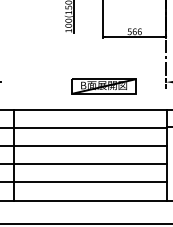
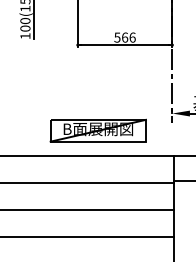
part: (103, 86) -> (97, 130), moved

